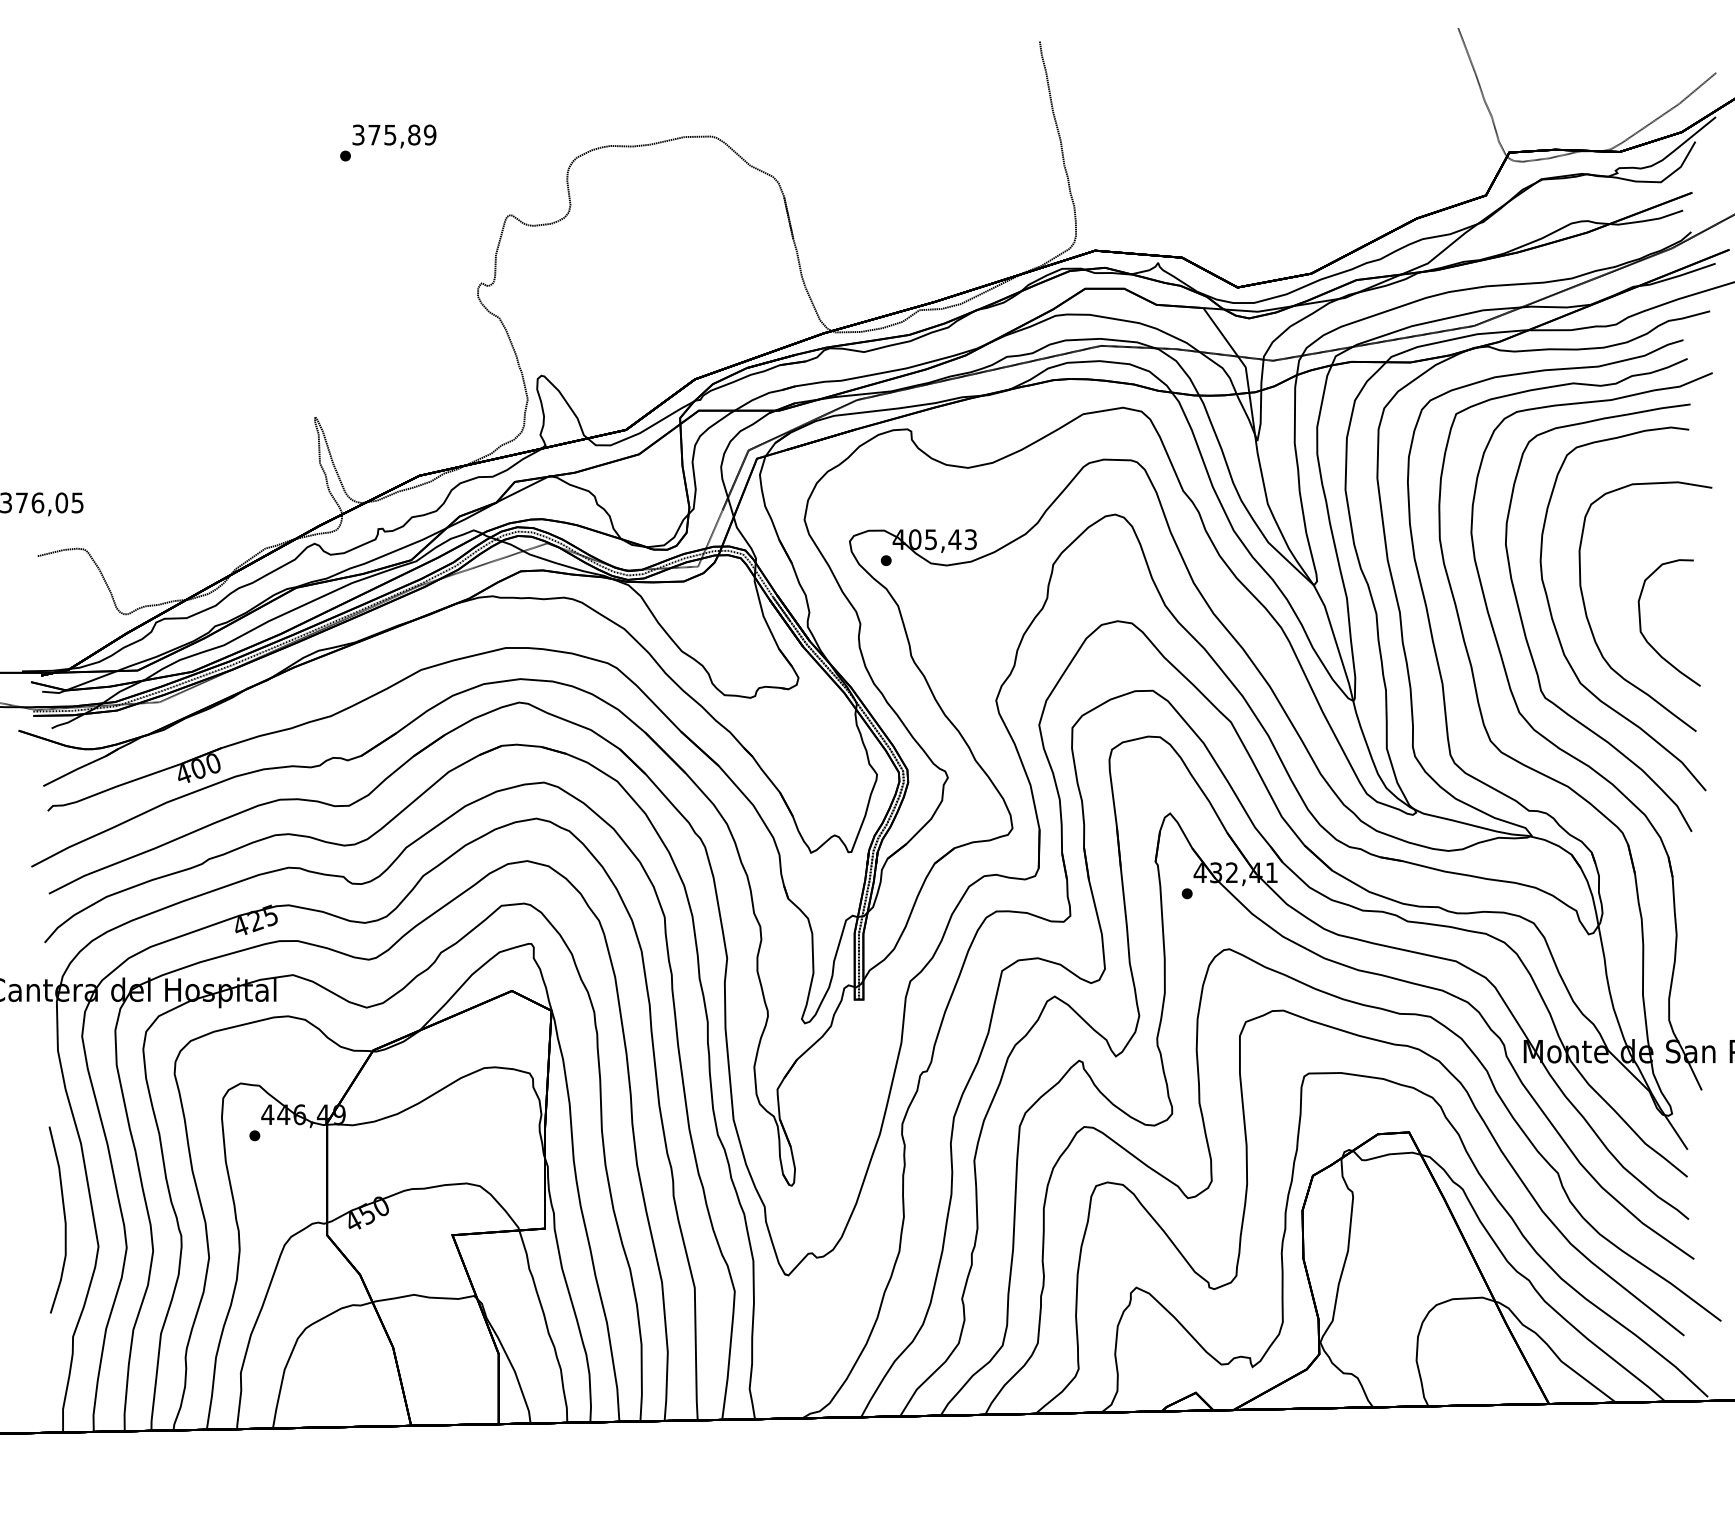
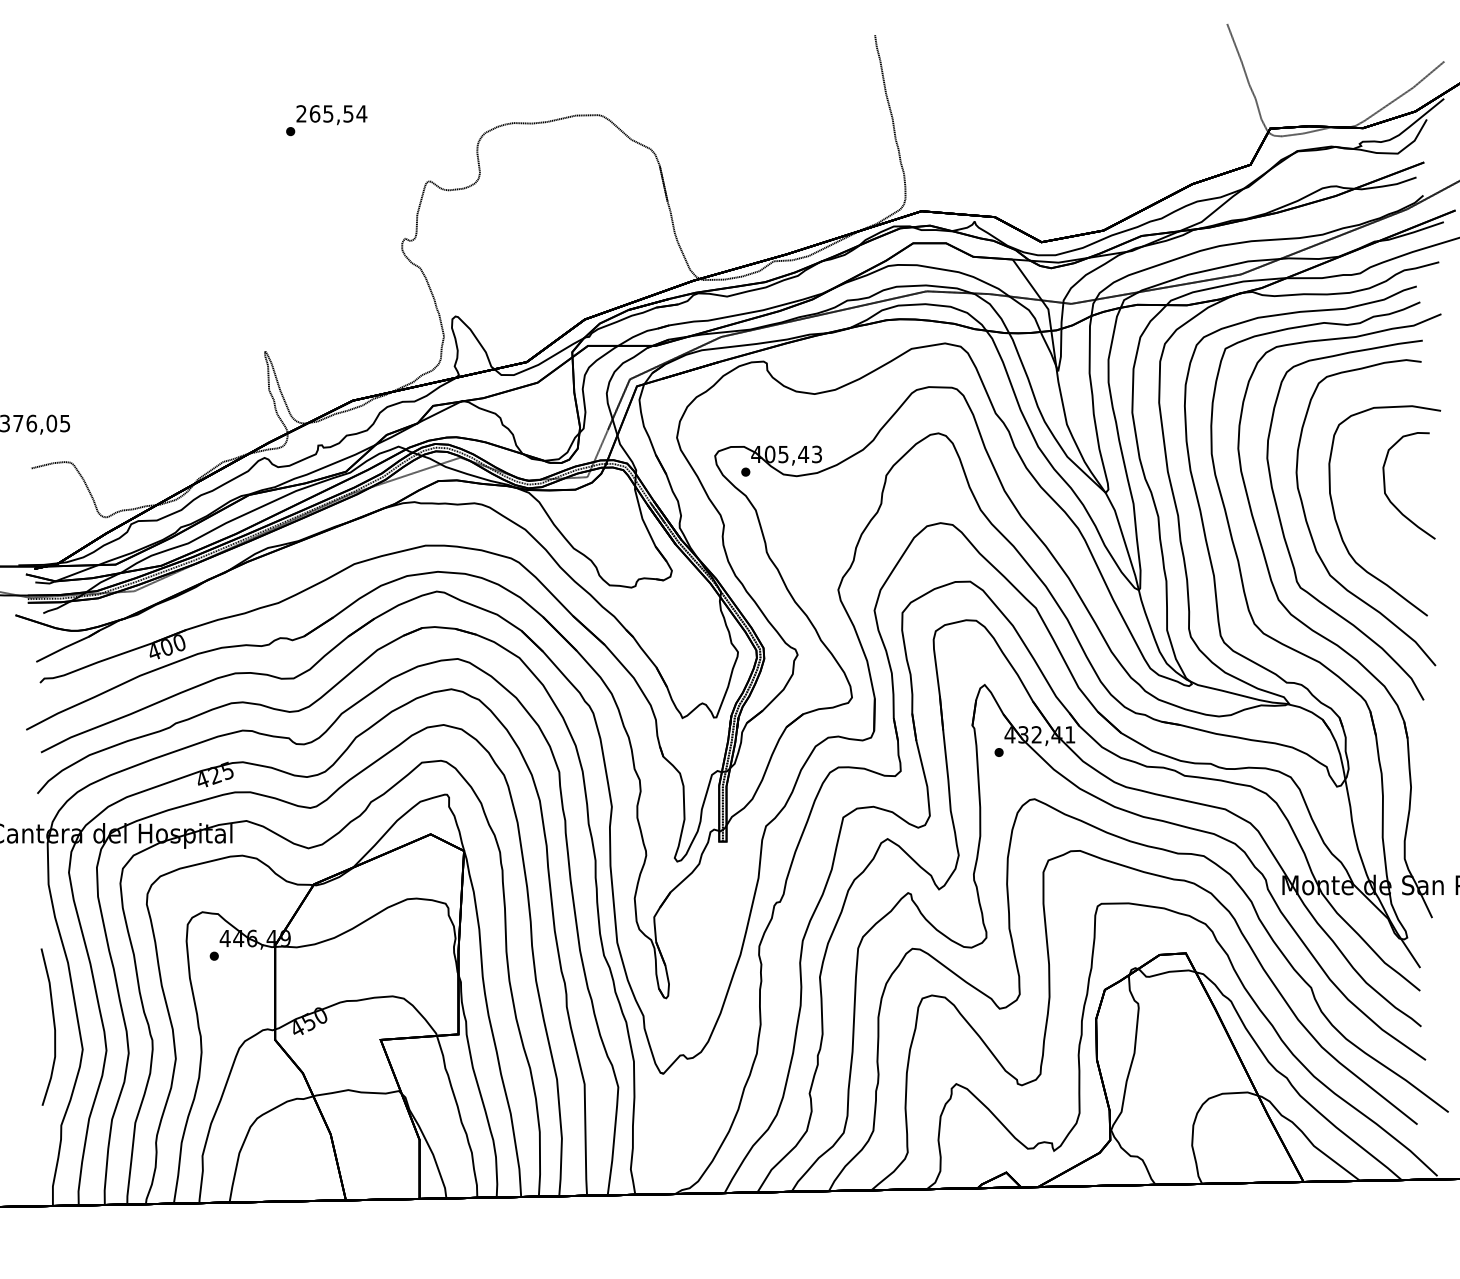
text: (394, 134) -> (331, 113), 375,89 -> 265,54
part: (1641, 624) -> (1385, 487), moved

